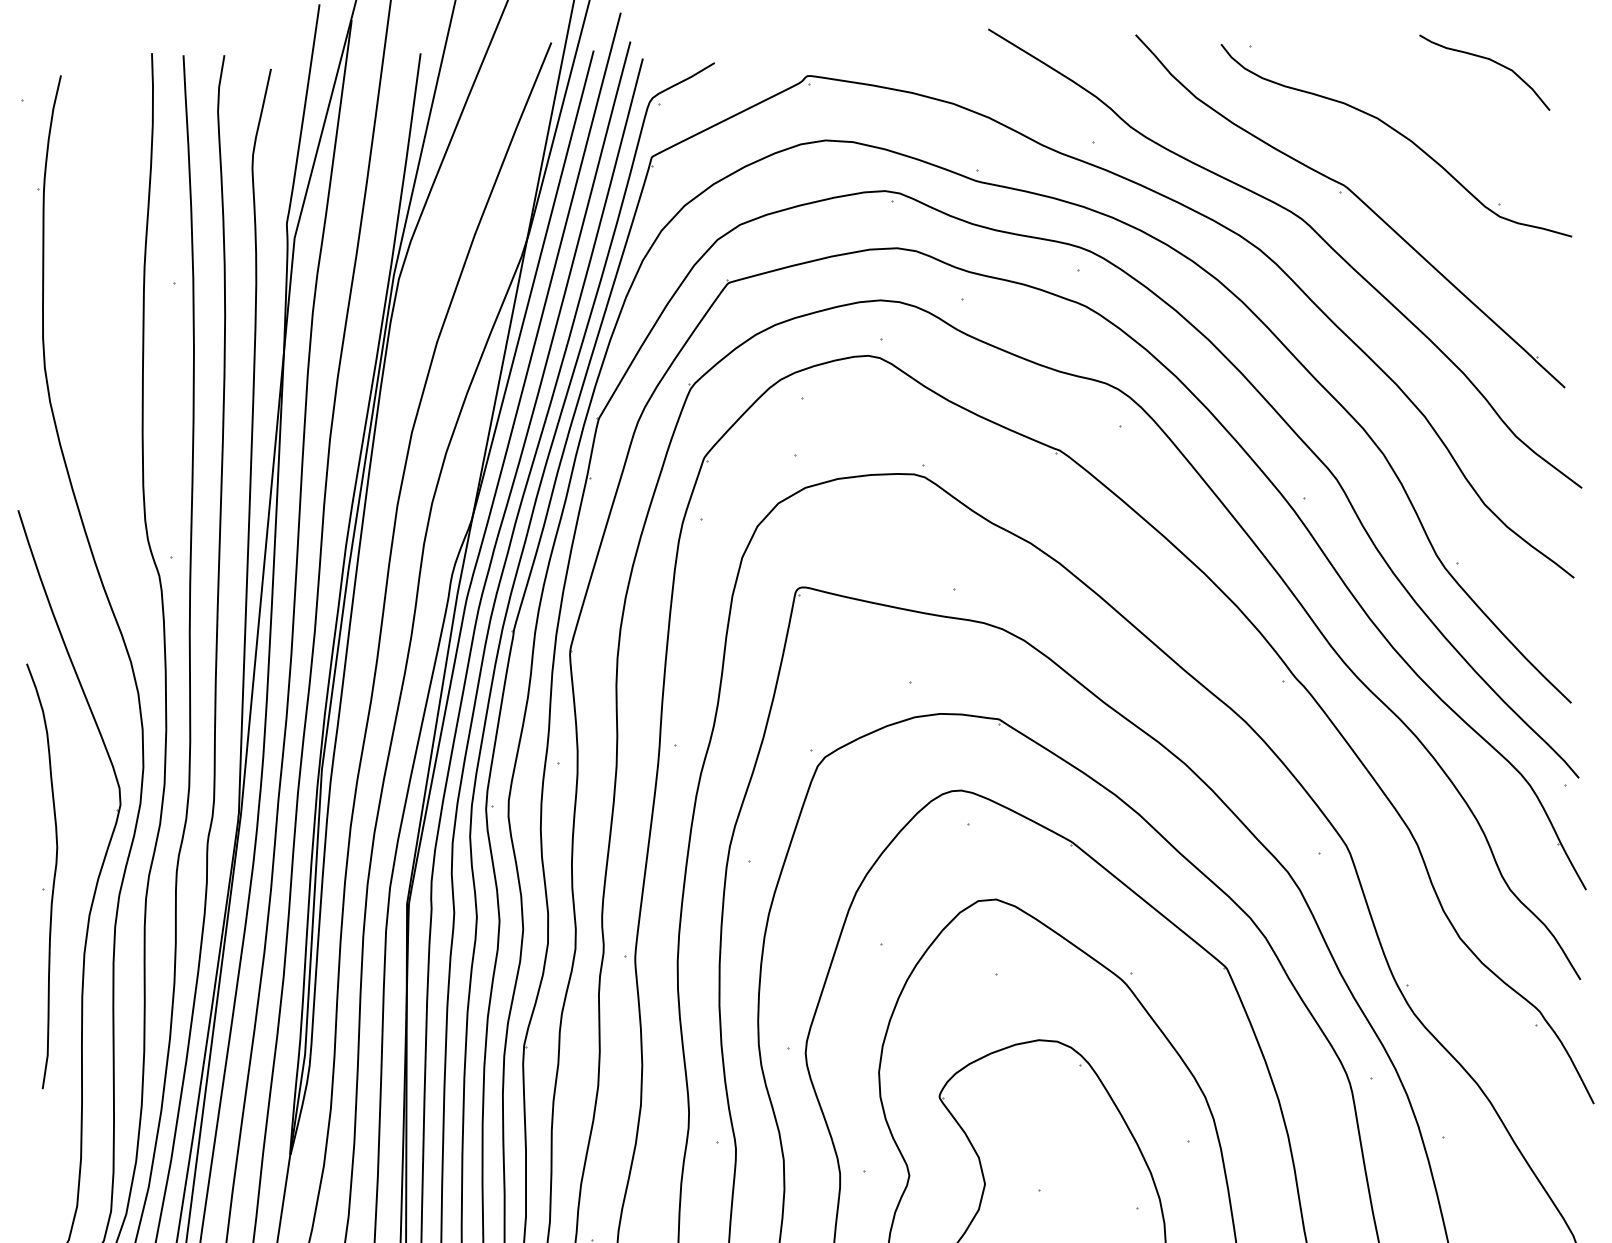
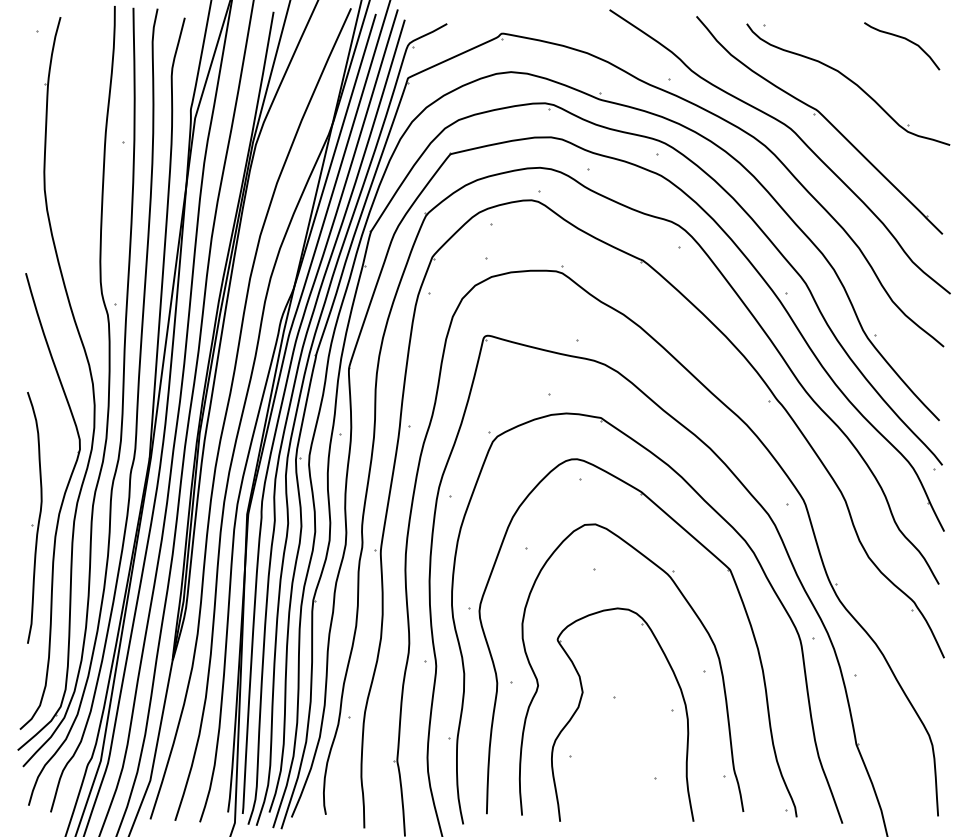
part: (46, 875) -> (34, 517), moved

